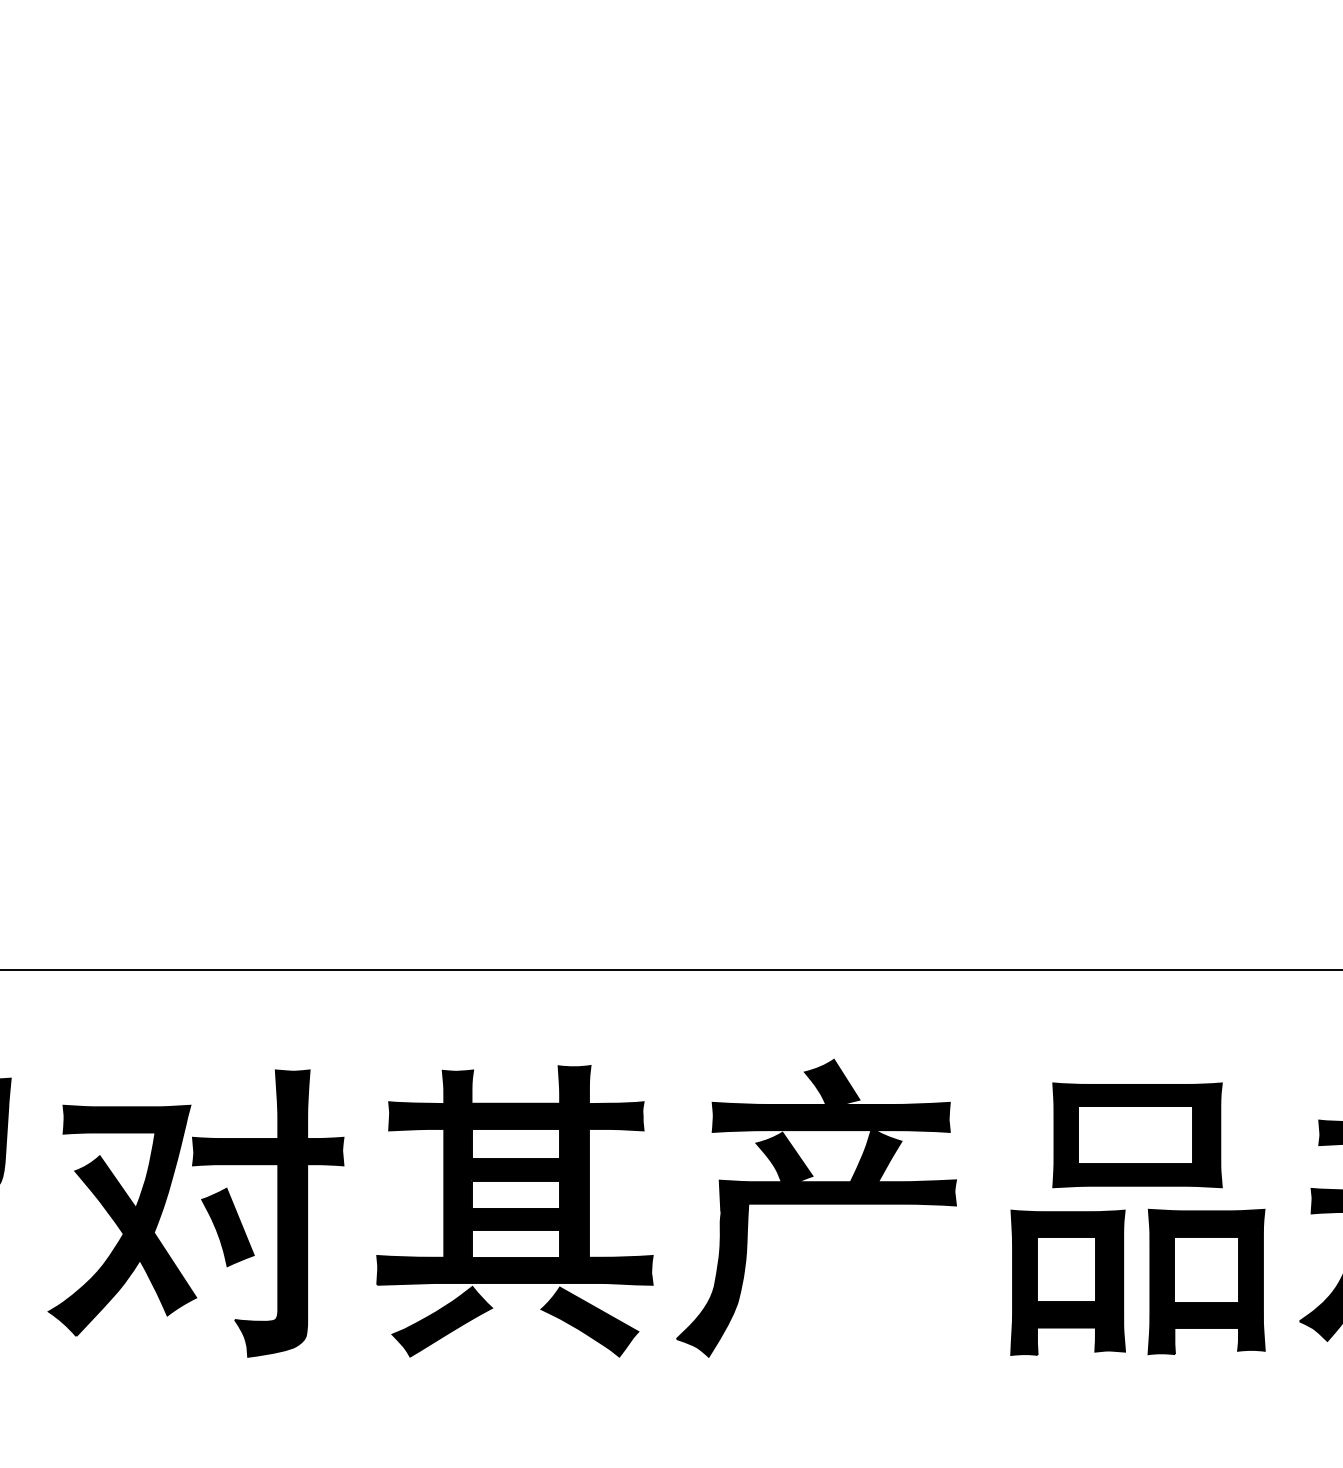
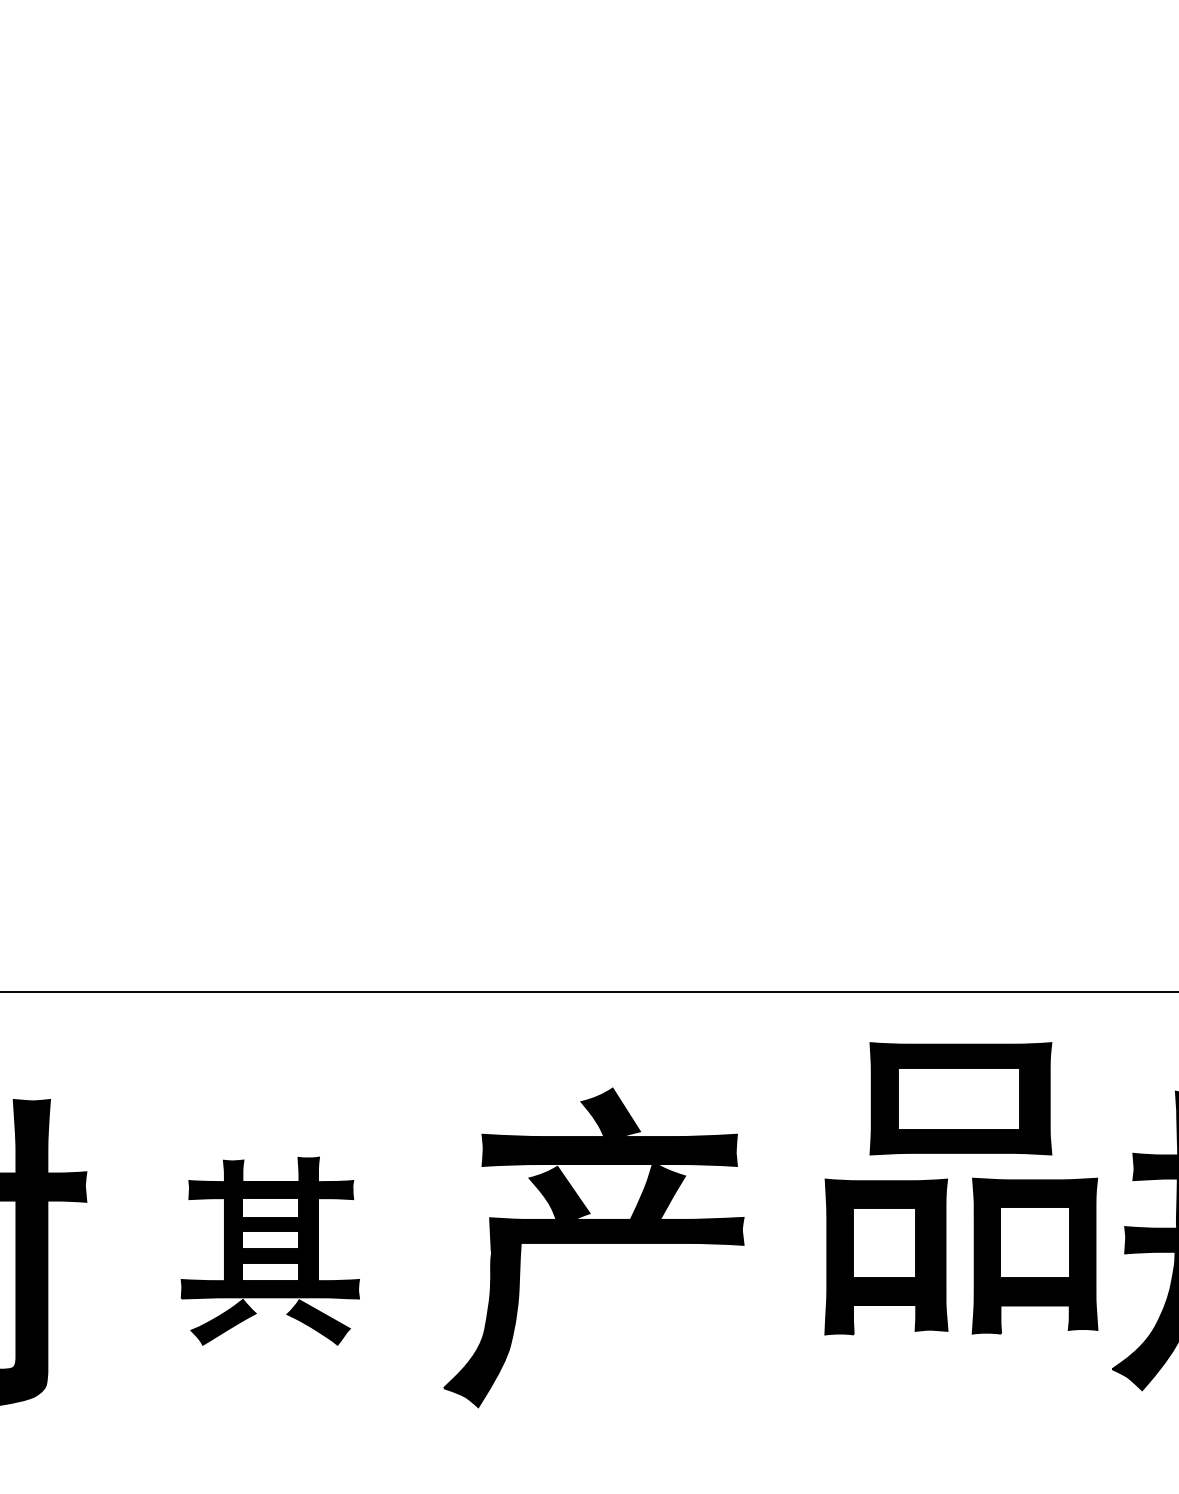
part: (514, 1211) -> (269, 1251), size x0.6
part: (1148, 1218) -> (972, 1188), moved

